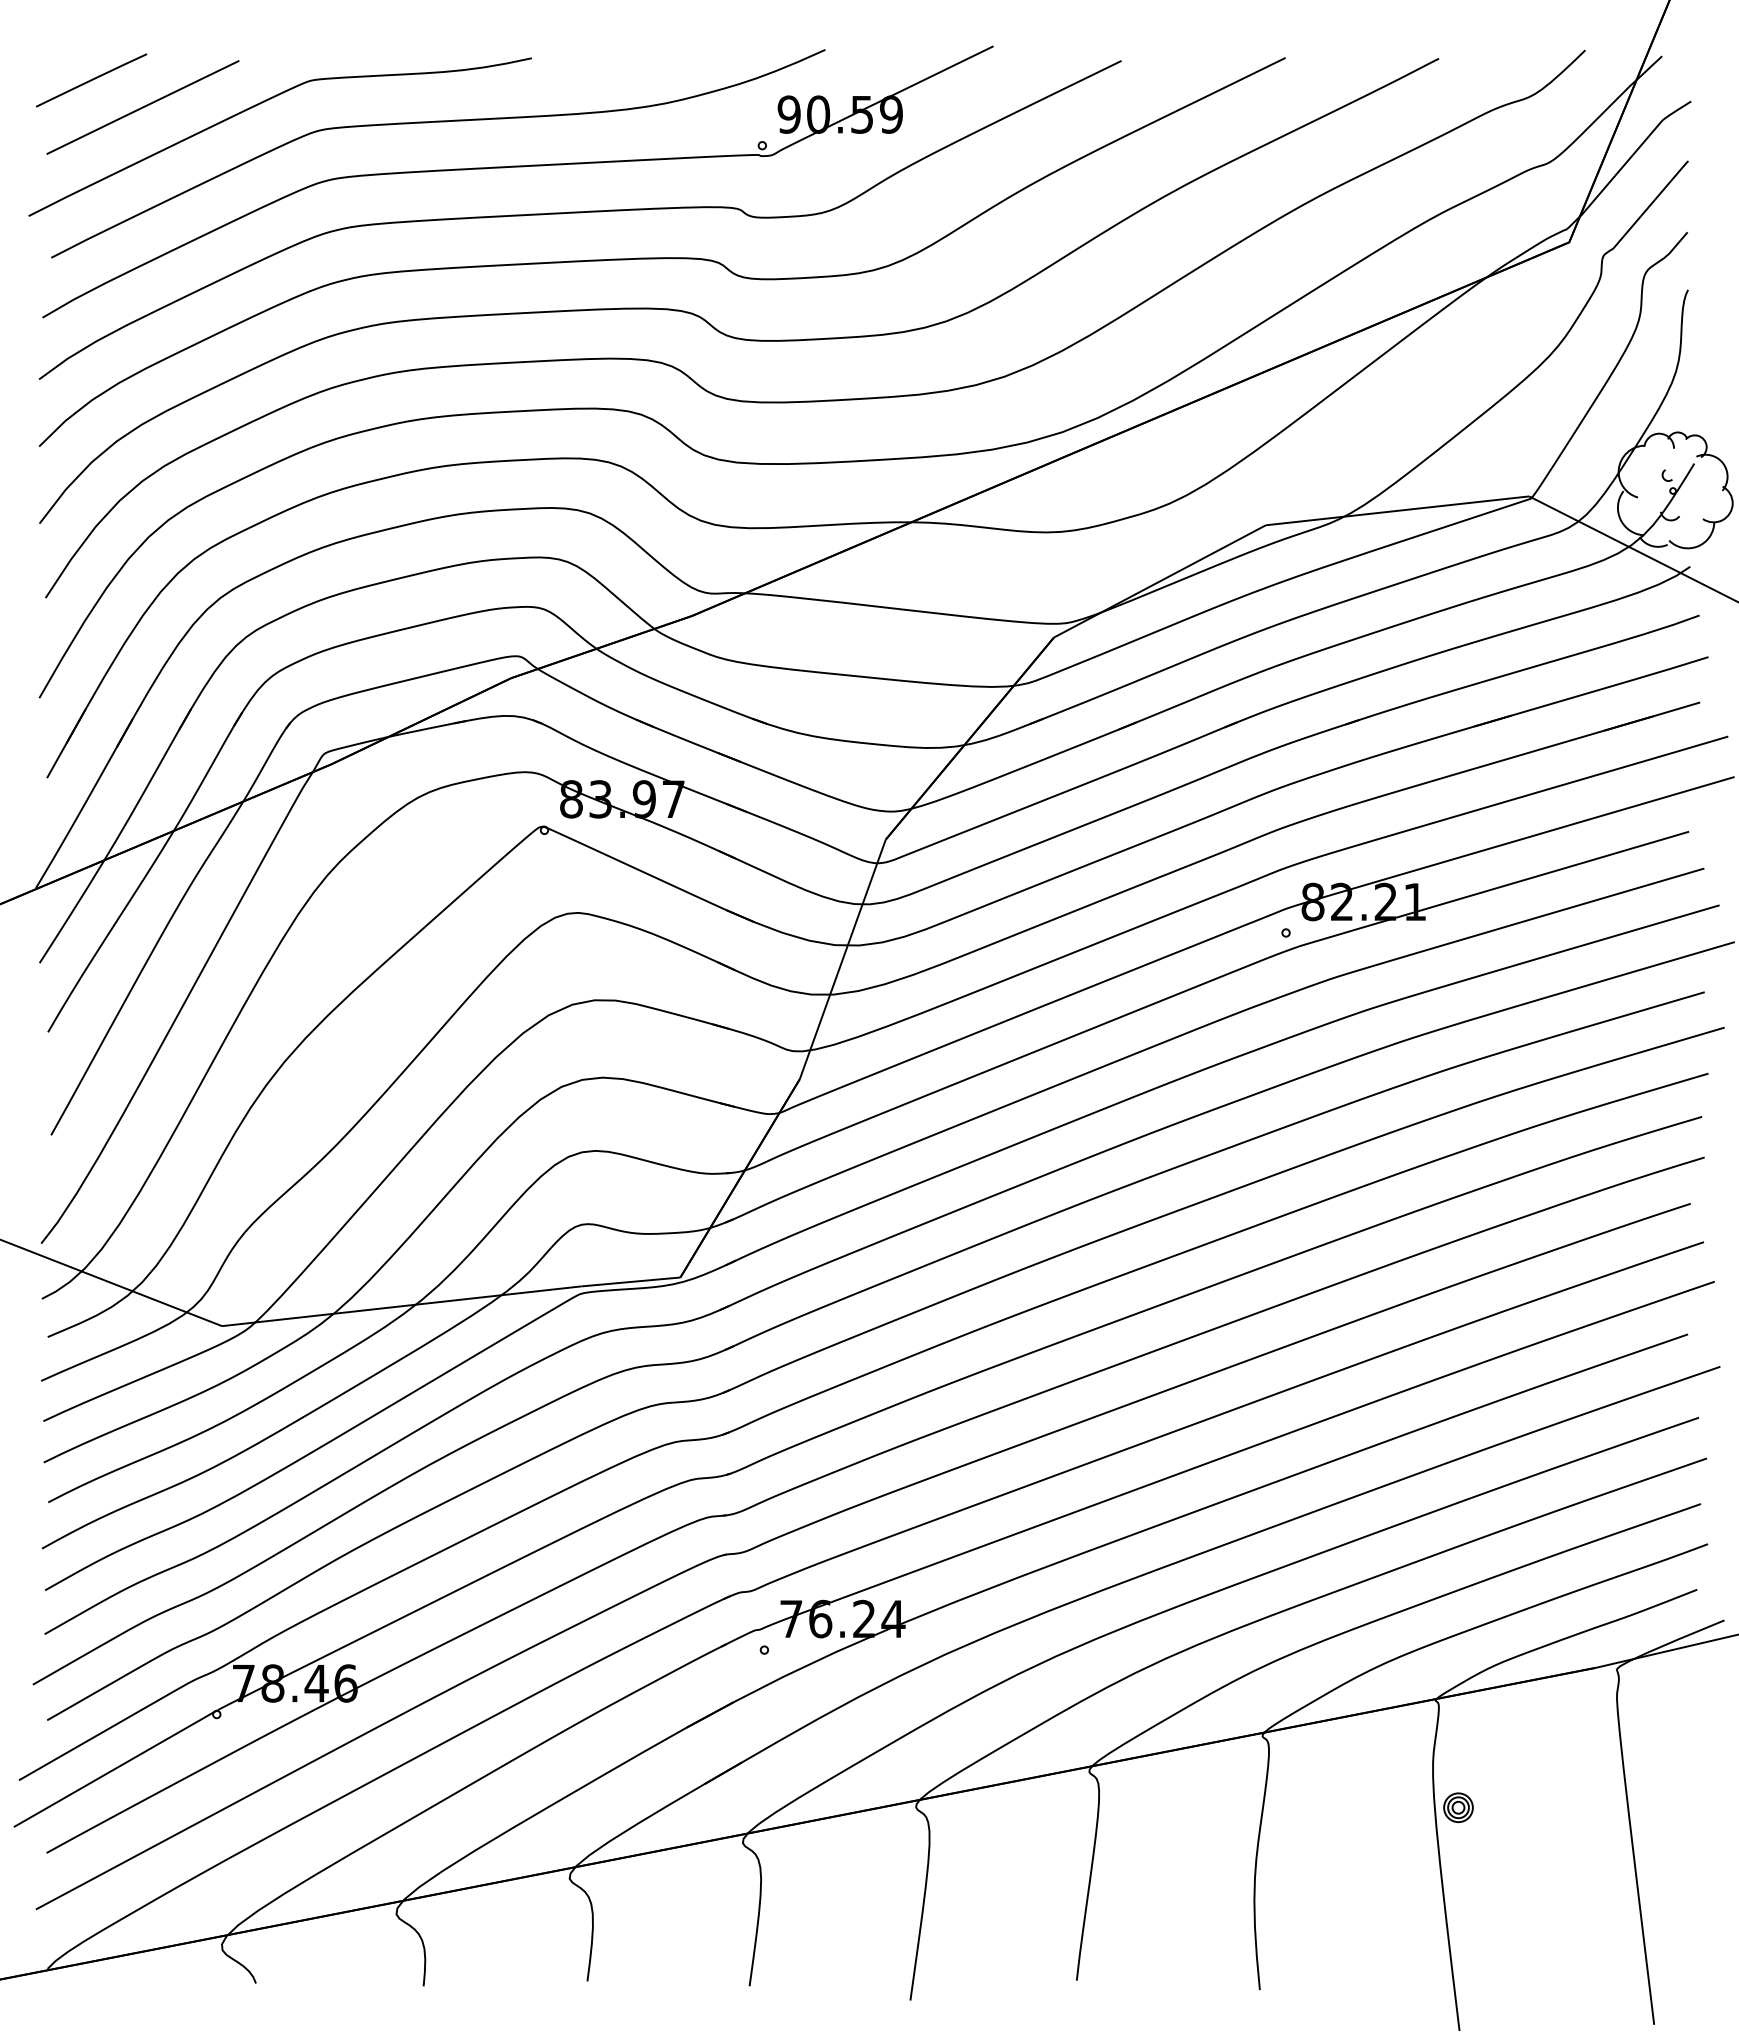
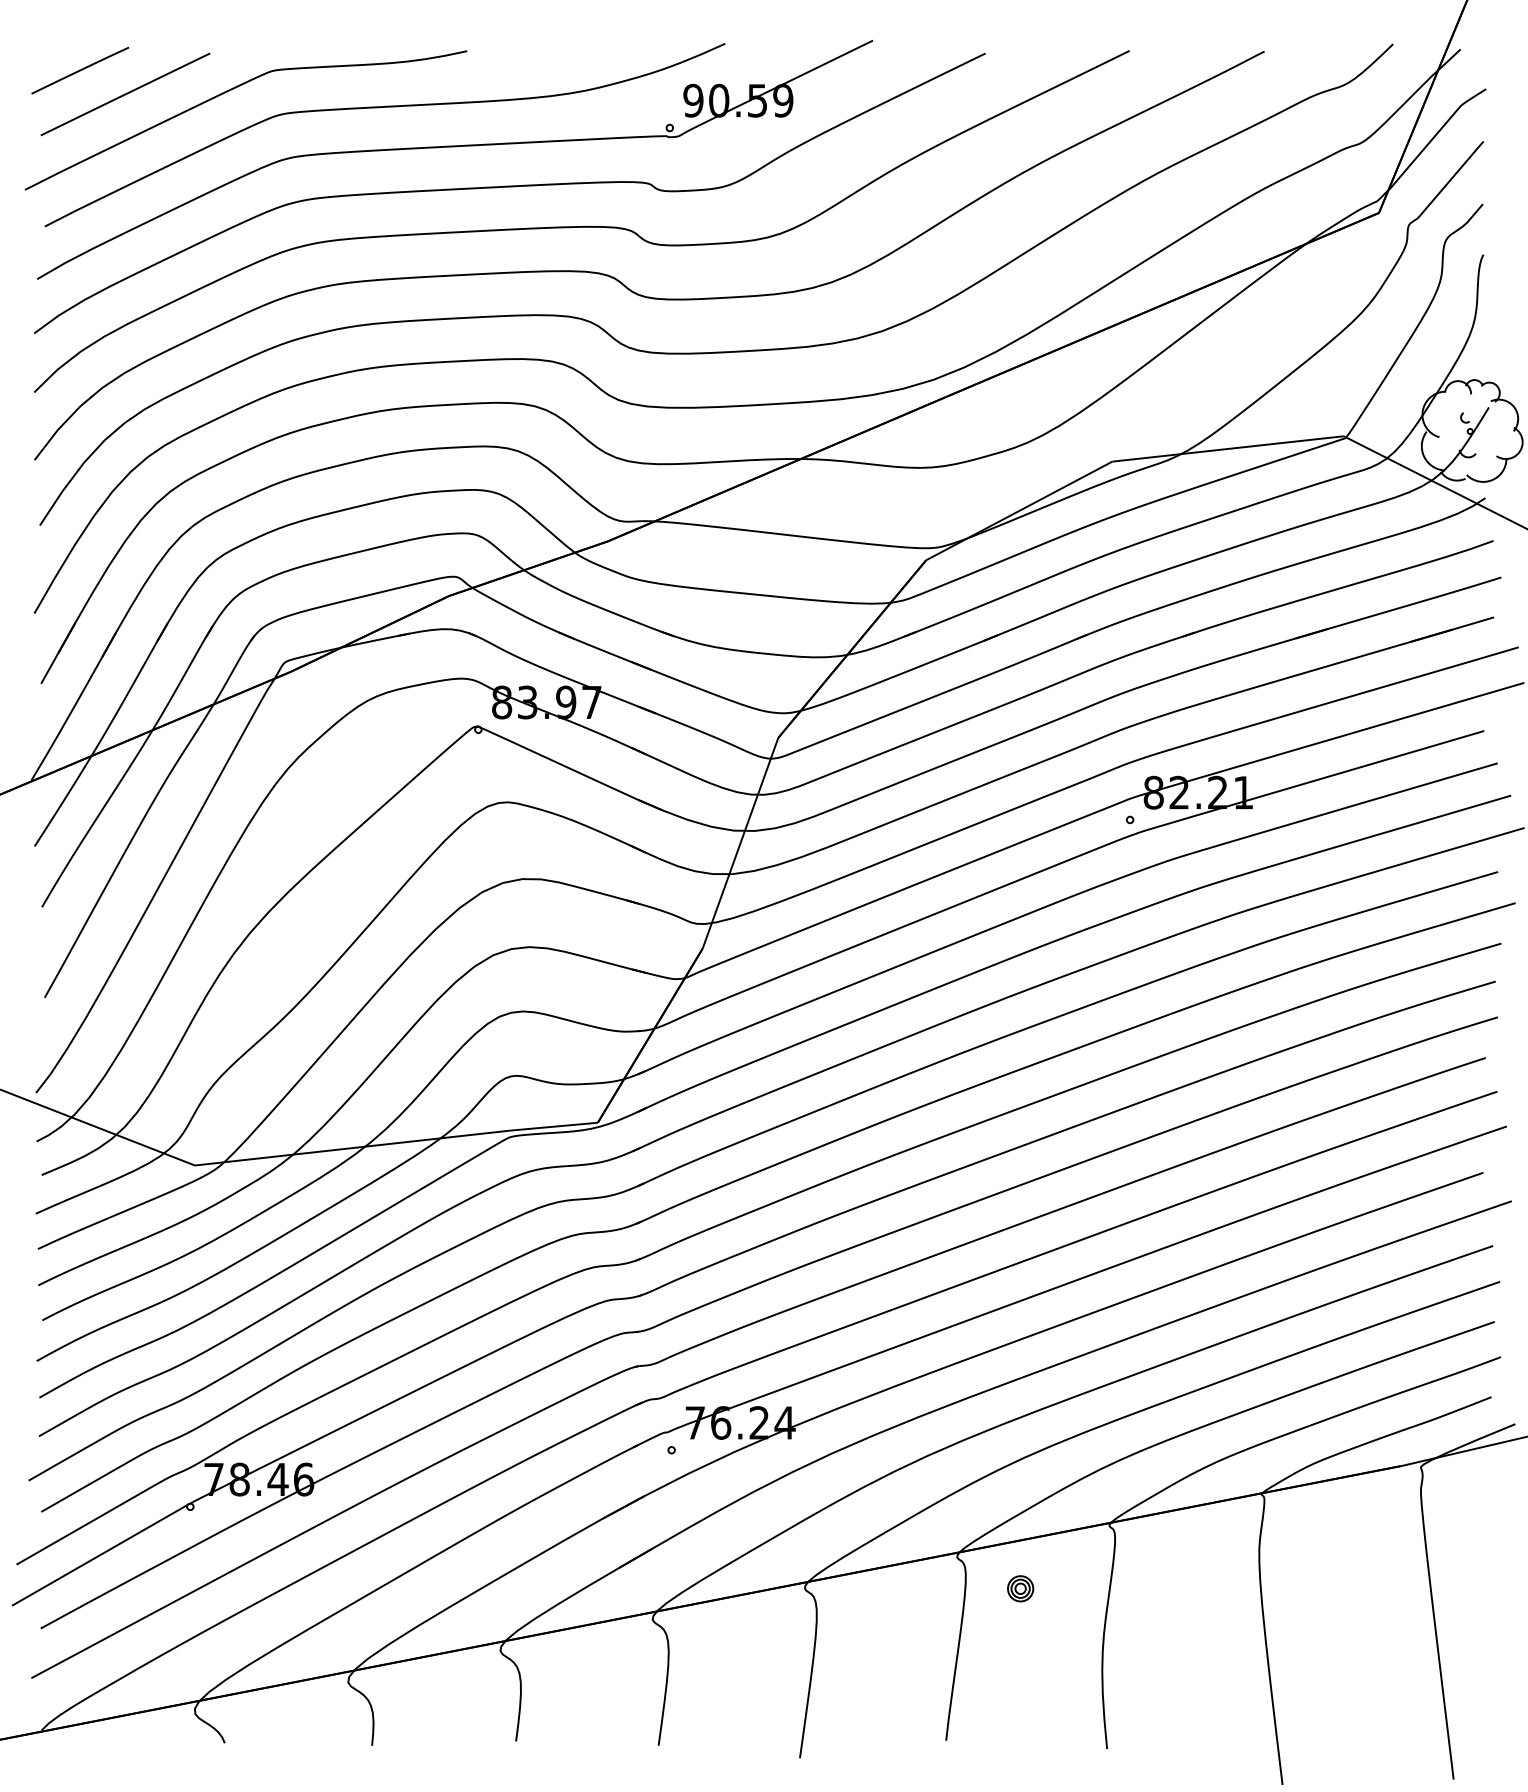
part: (1458, 1807) -> (1020, 1588), moved

